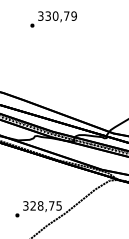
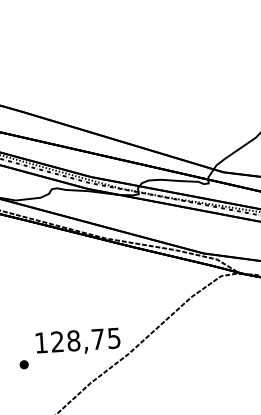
text: (25, 205) -> (40, 341), 328,75 -> 128,75

